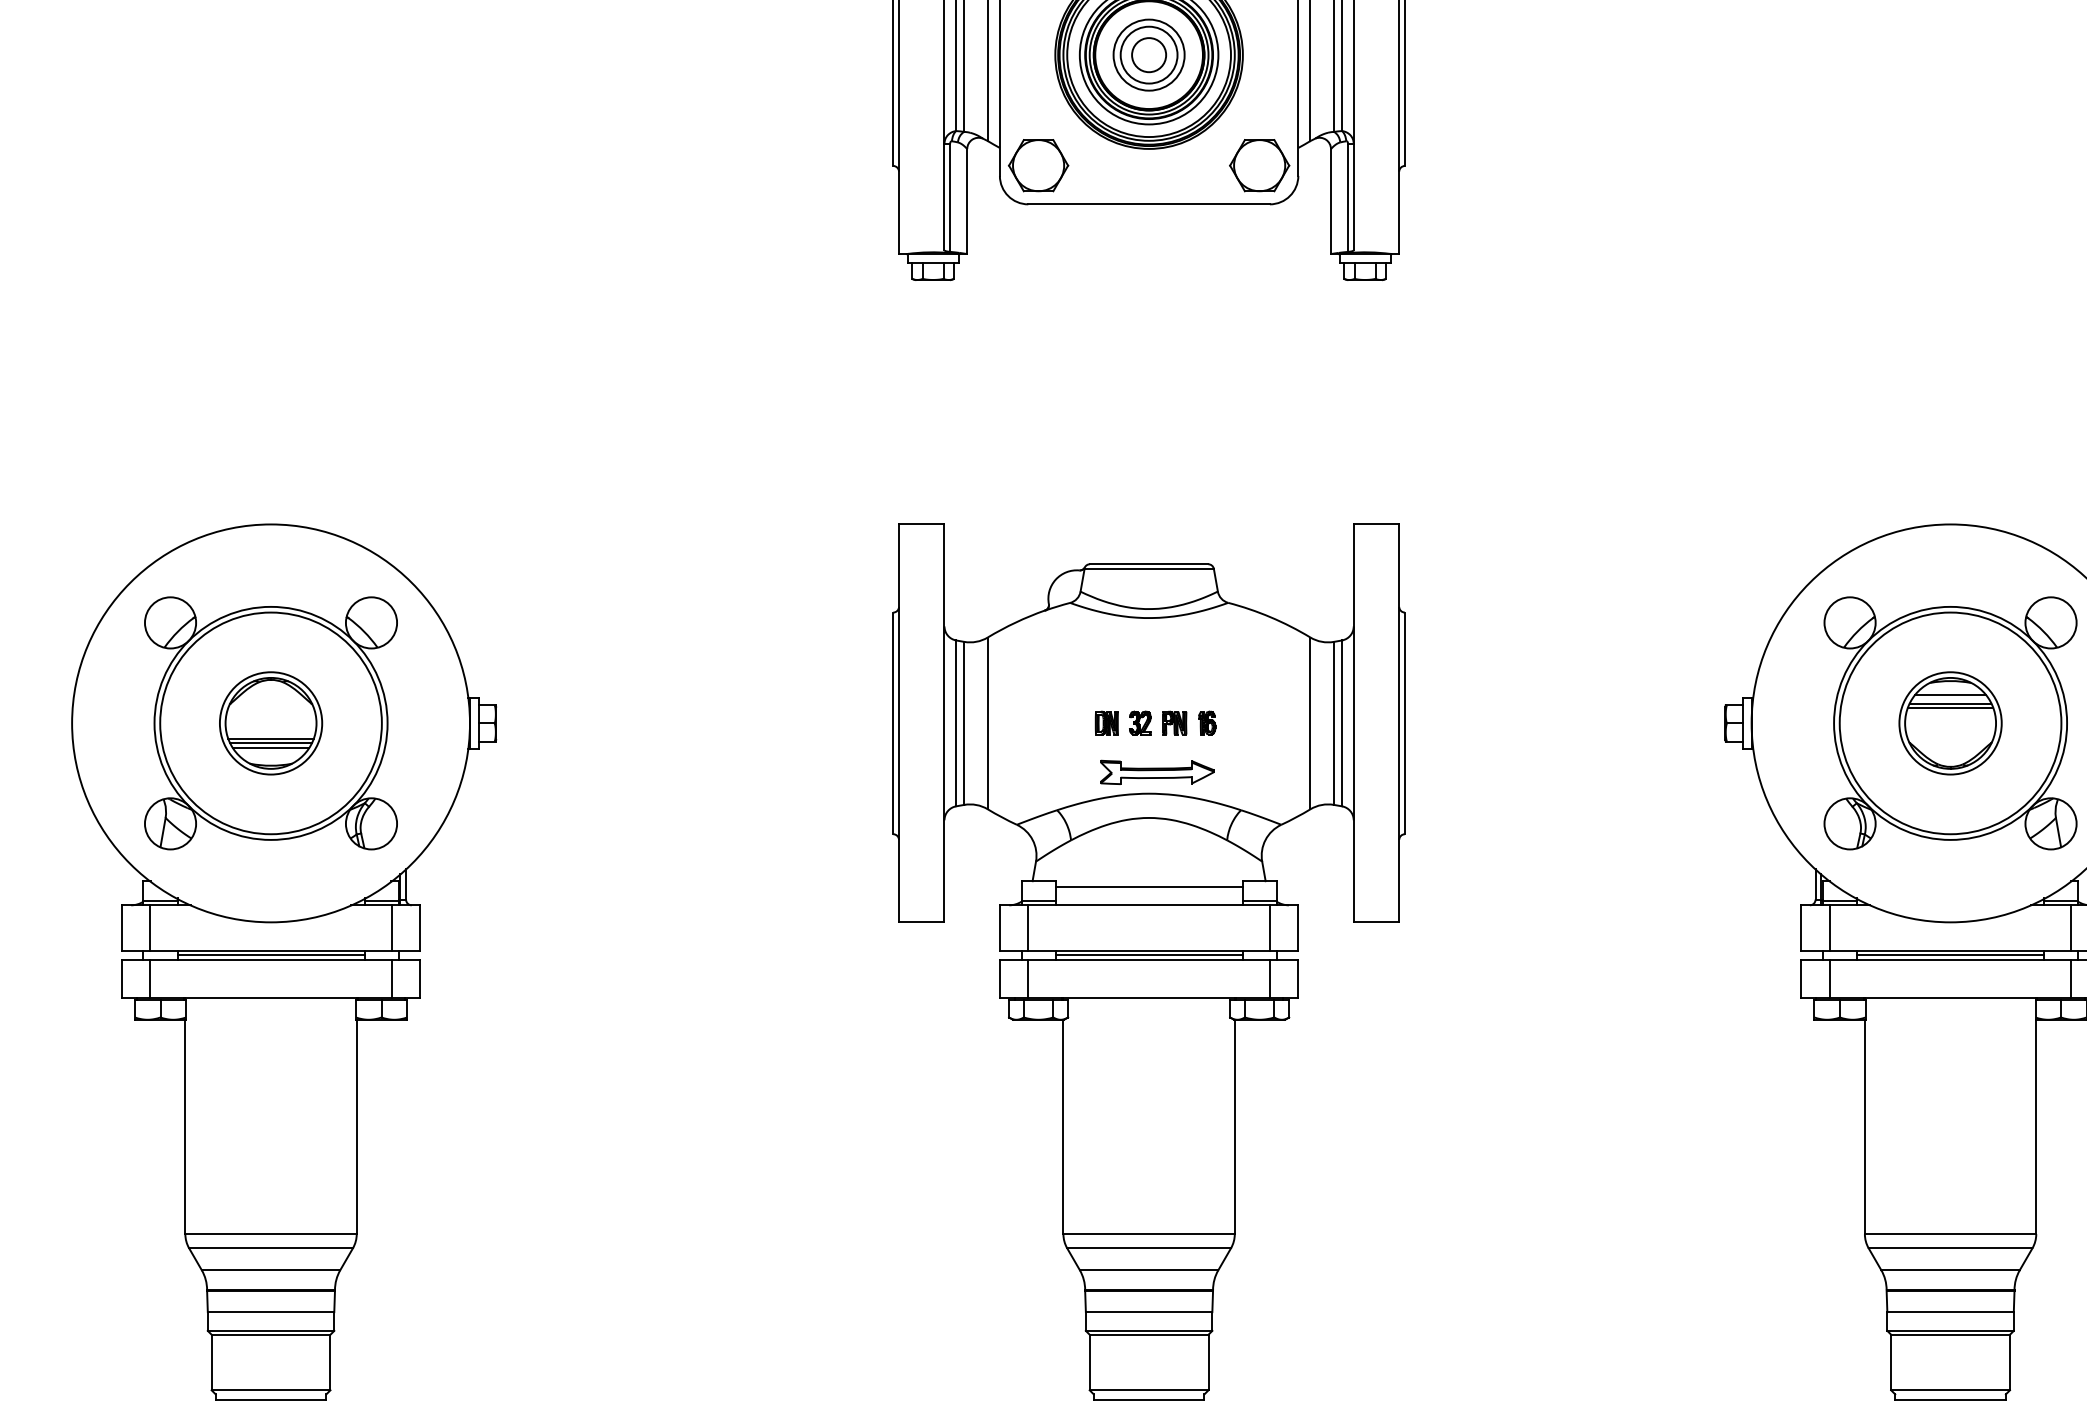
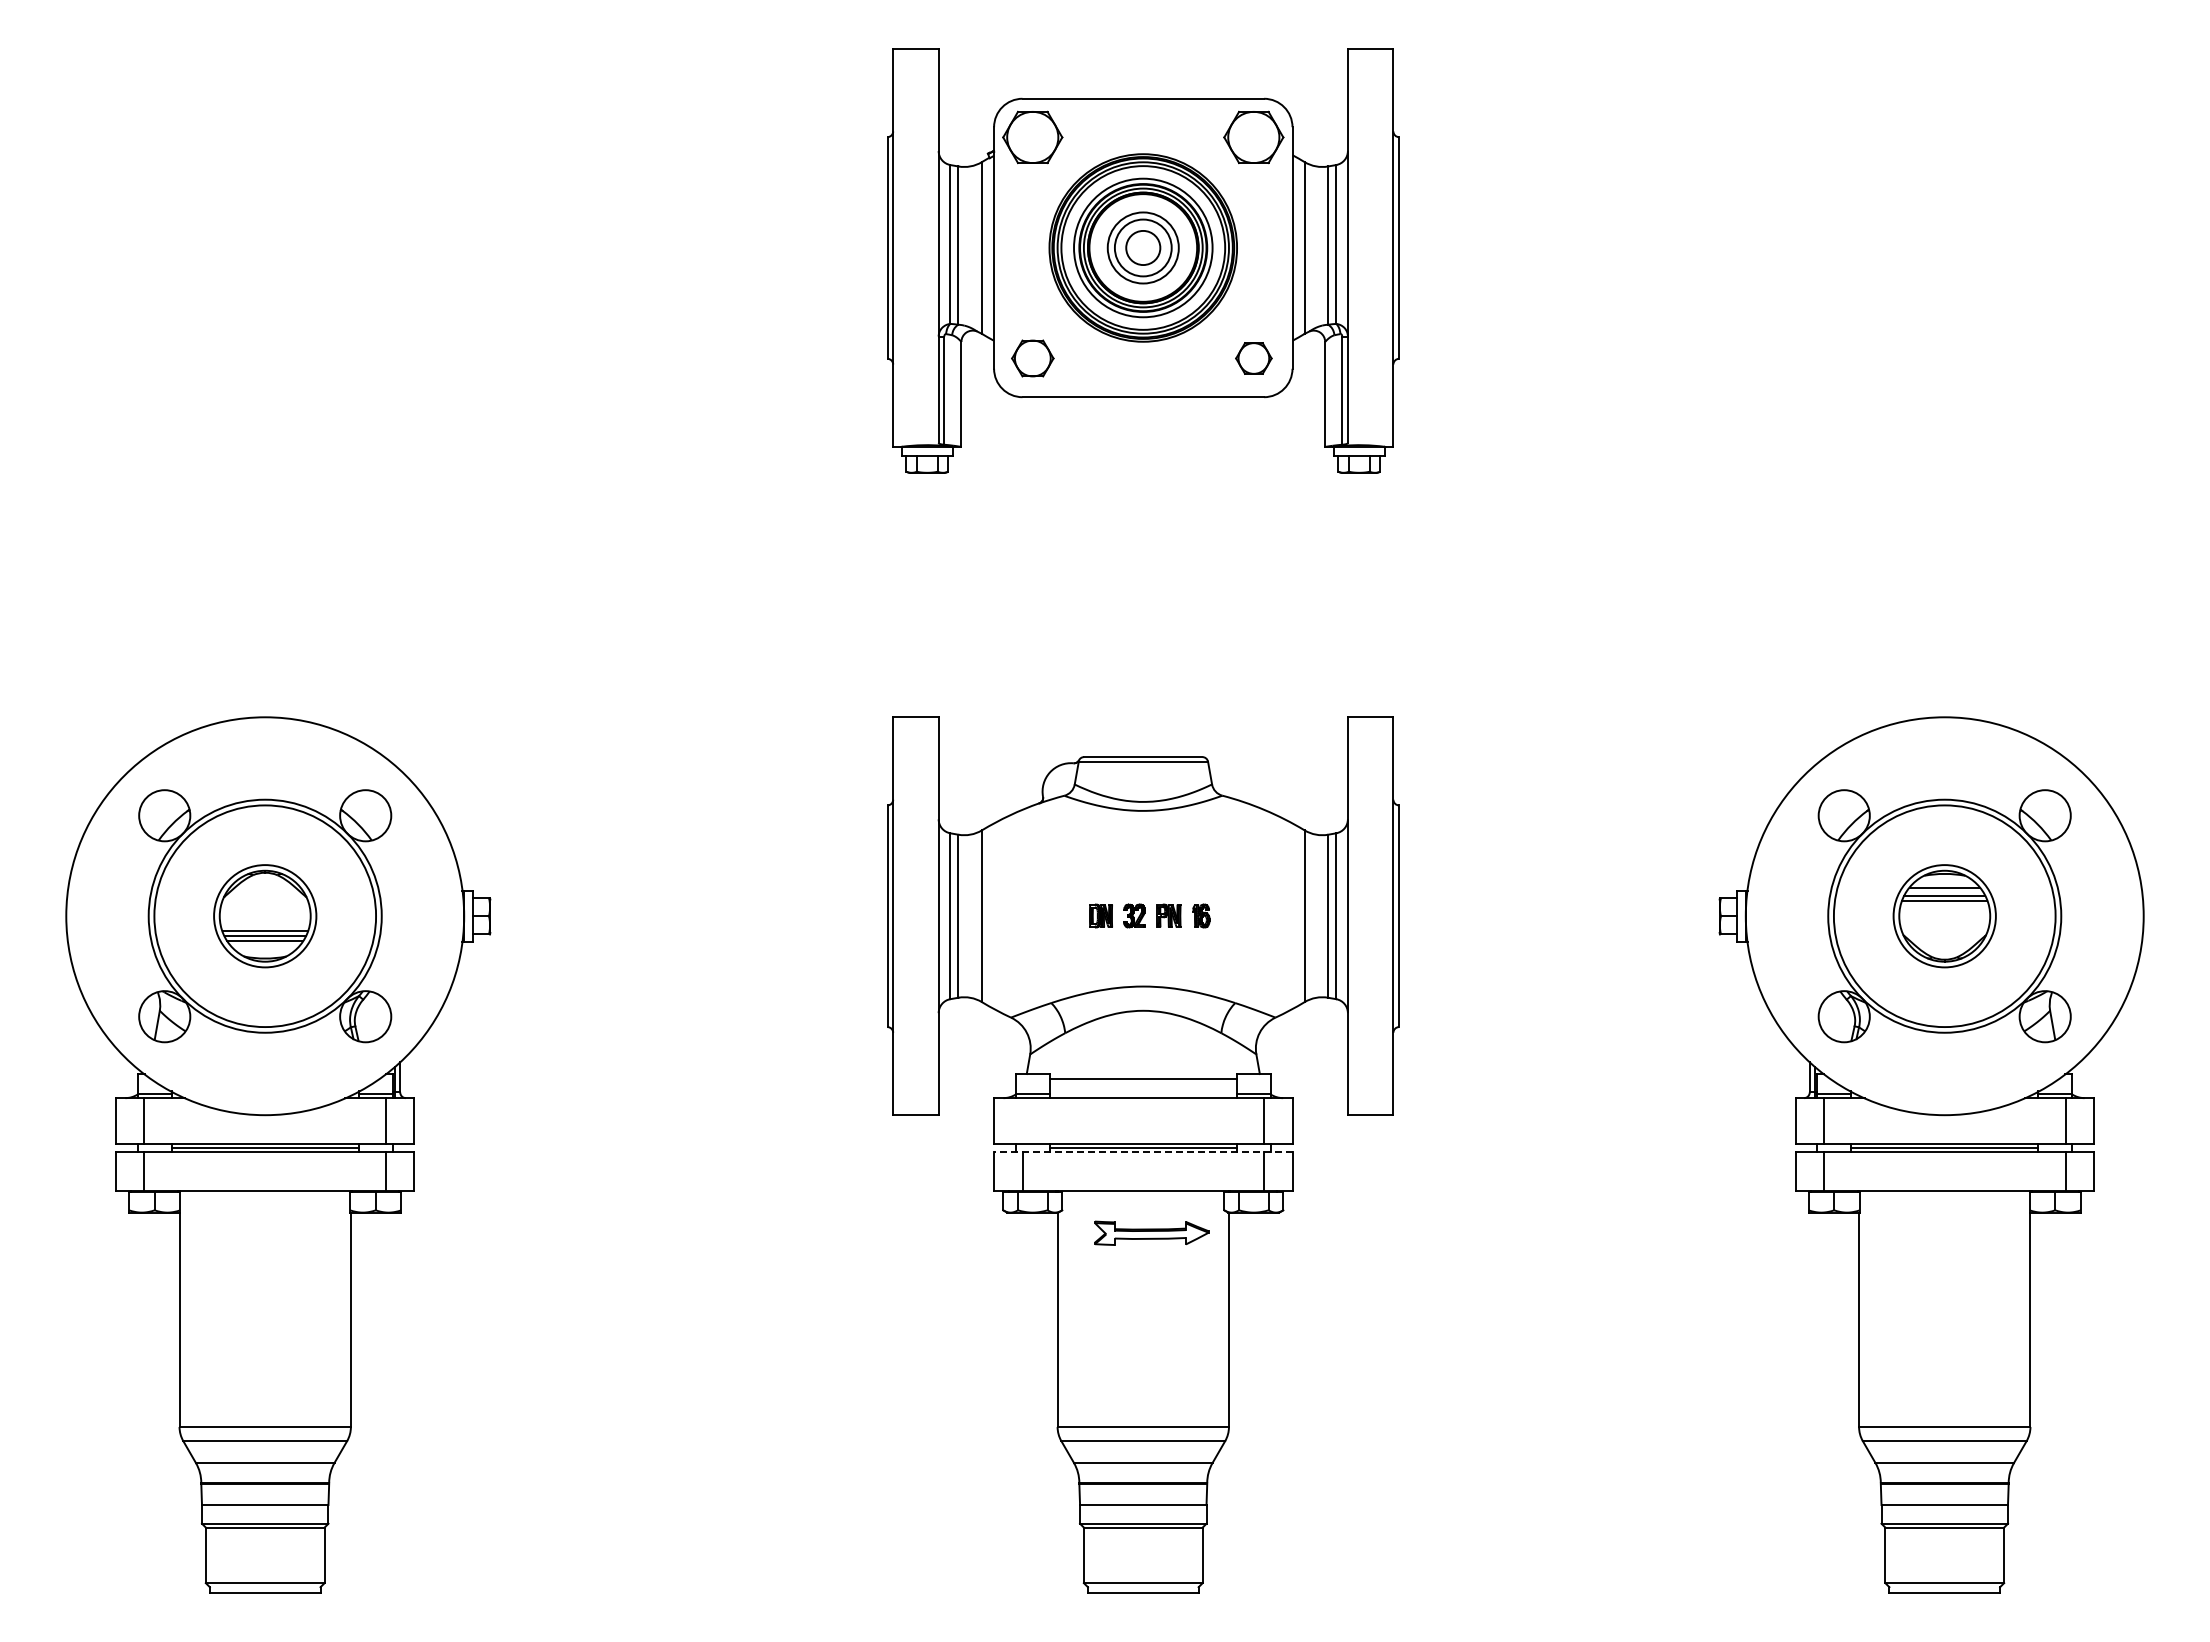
part: (1038, 165) -> (1032, 358), size x0.7
part: (1259, 165) -> (1253, 358), size x0.6
part: (1157, 771) -> (1151, 1232), moved
line: (1028, 927) -> (1022, 1120), removed
line: (1148, 959) -> (1142, 1152), solid -> dashed

